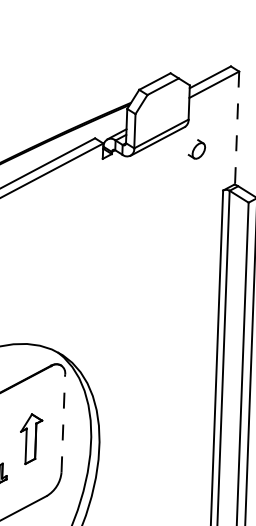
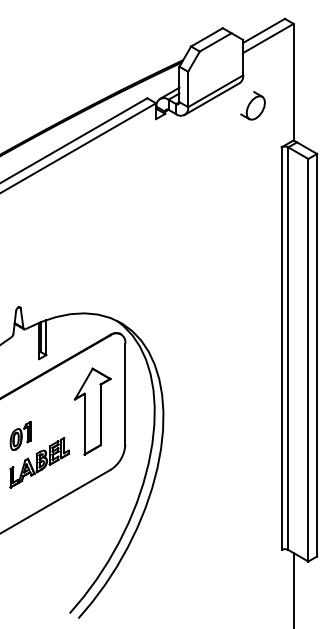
line: (236, 128) -> (293, 82), dashed -> solid
part: (196, 149) -> (252, 105), size x1.43
line: (63, 422) -> (125, 393), dashed -> solid
part: (30, 439) -> (92, 411), size x1.67

